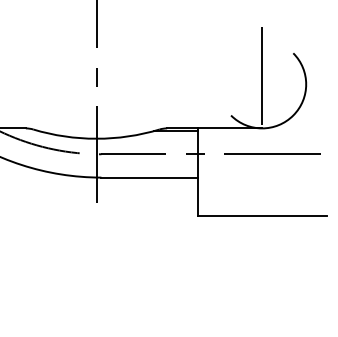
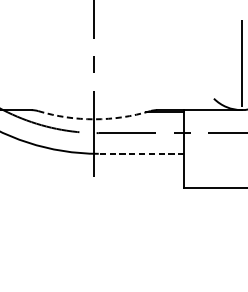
arc: (96, 138) -> (94, 119), solid -> dashed
line: (149, 177) -> (141, 153), solid -> dashed

